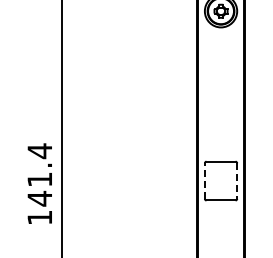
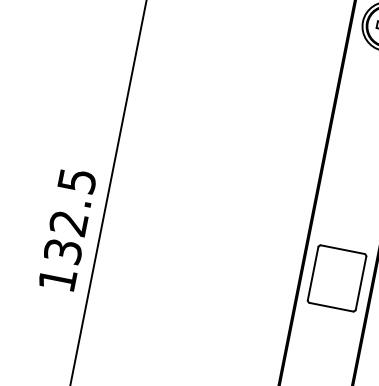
text: (39, 174) -> (69, 215), 141.4 -> 132.5
line: (204, 181) -> (312, 274), dashed -> solid
line: (237, 181) -> (361, 283), dashed -> solid

